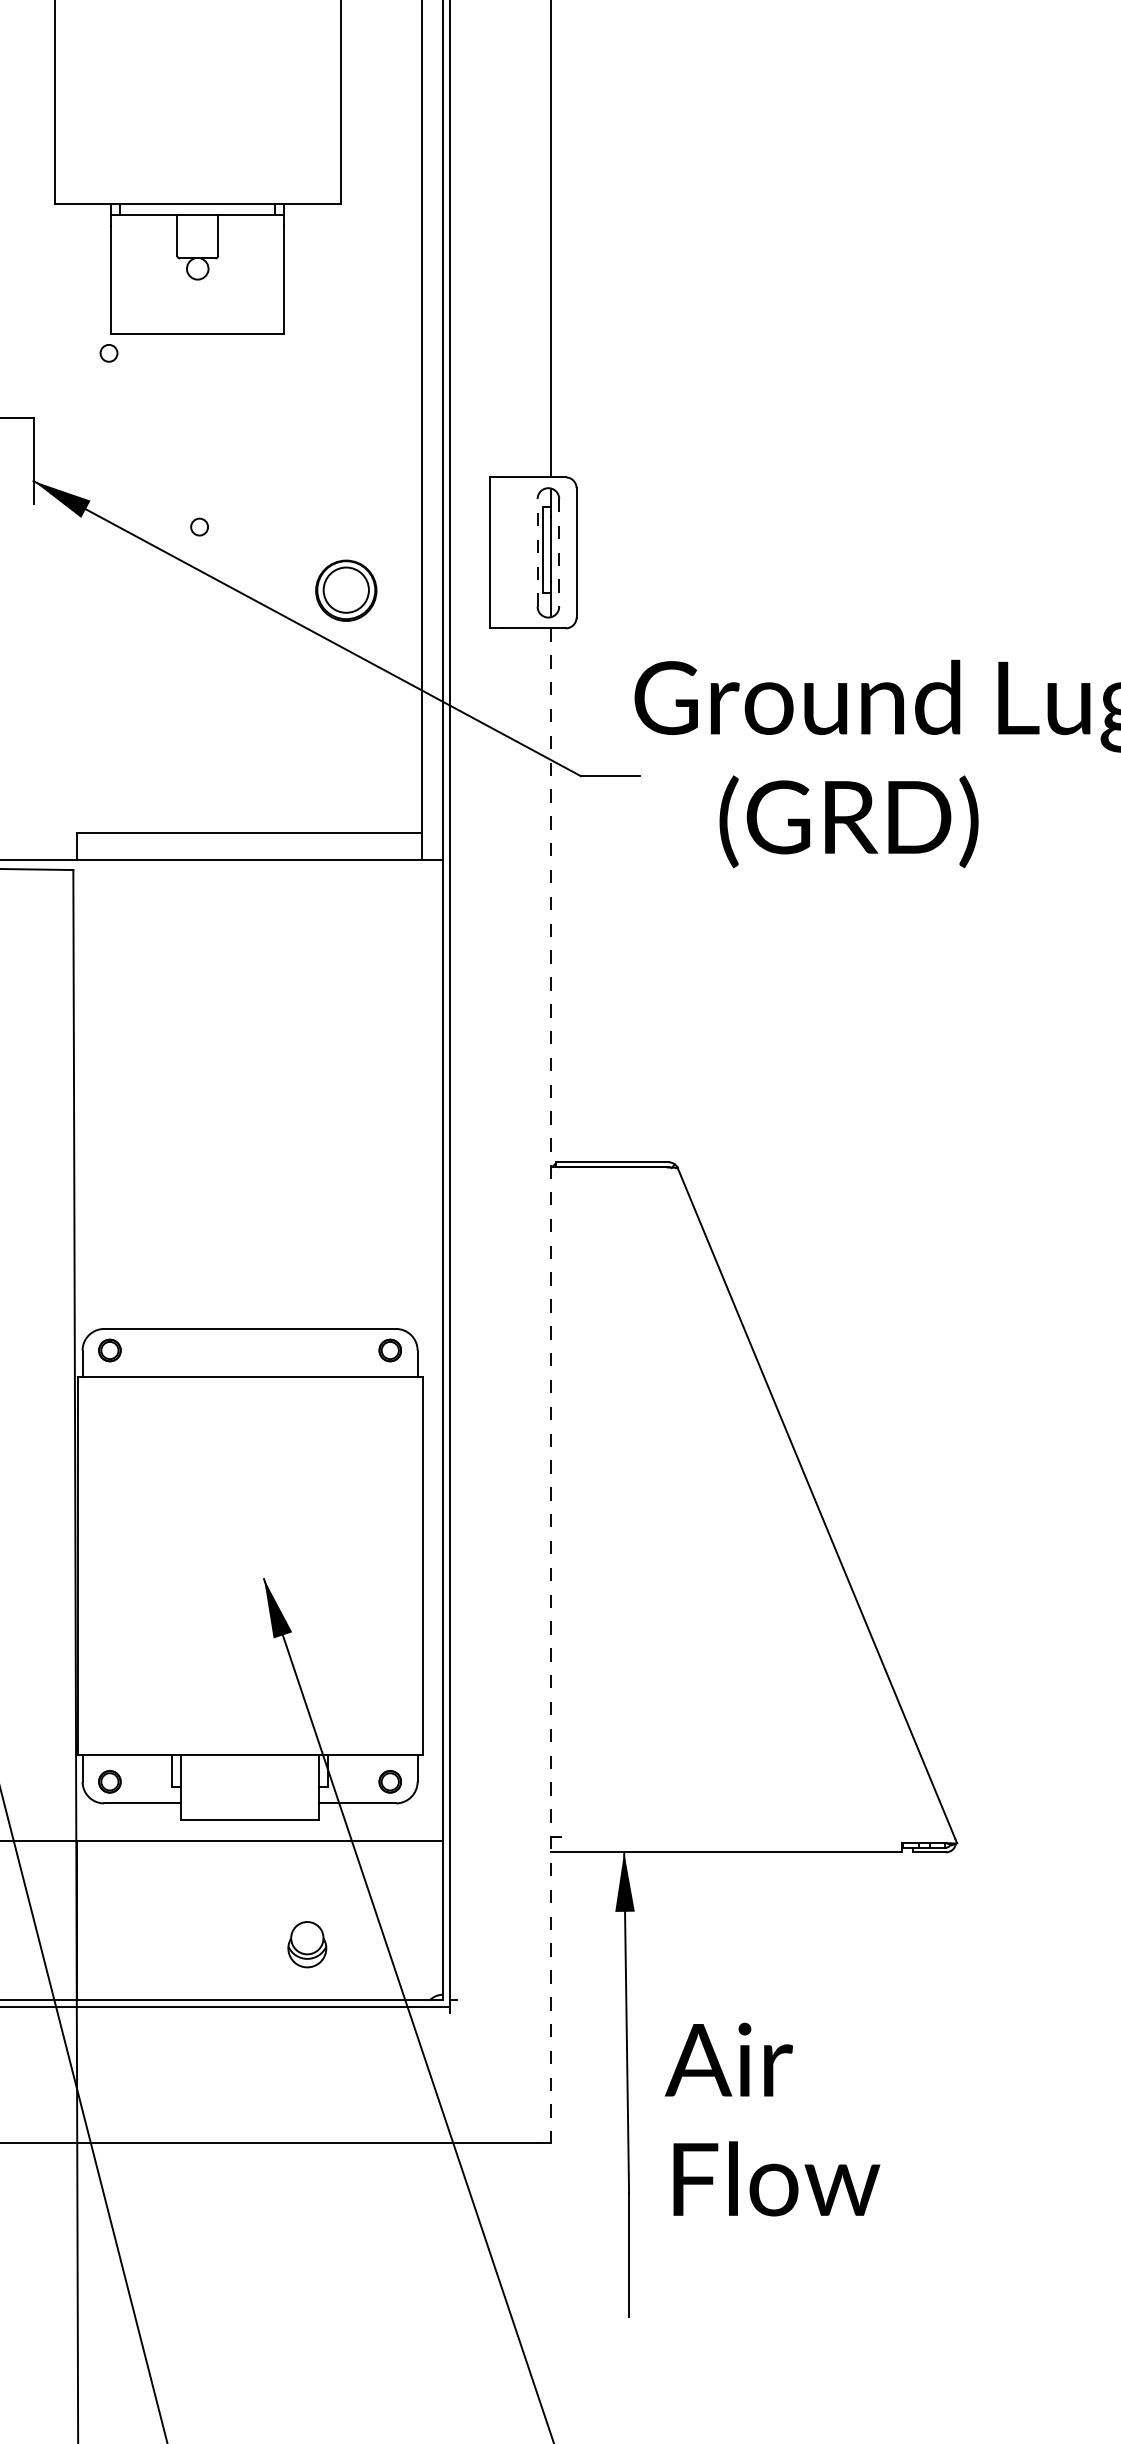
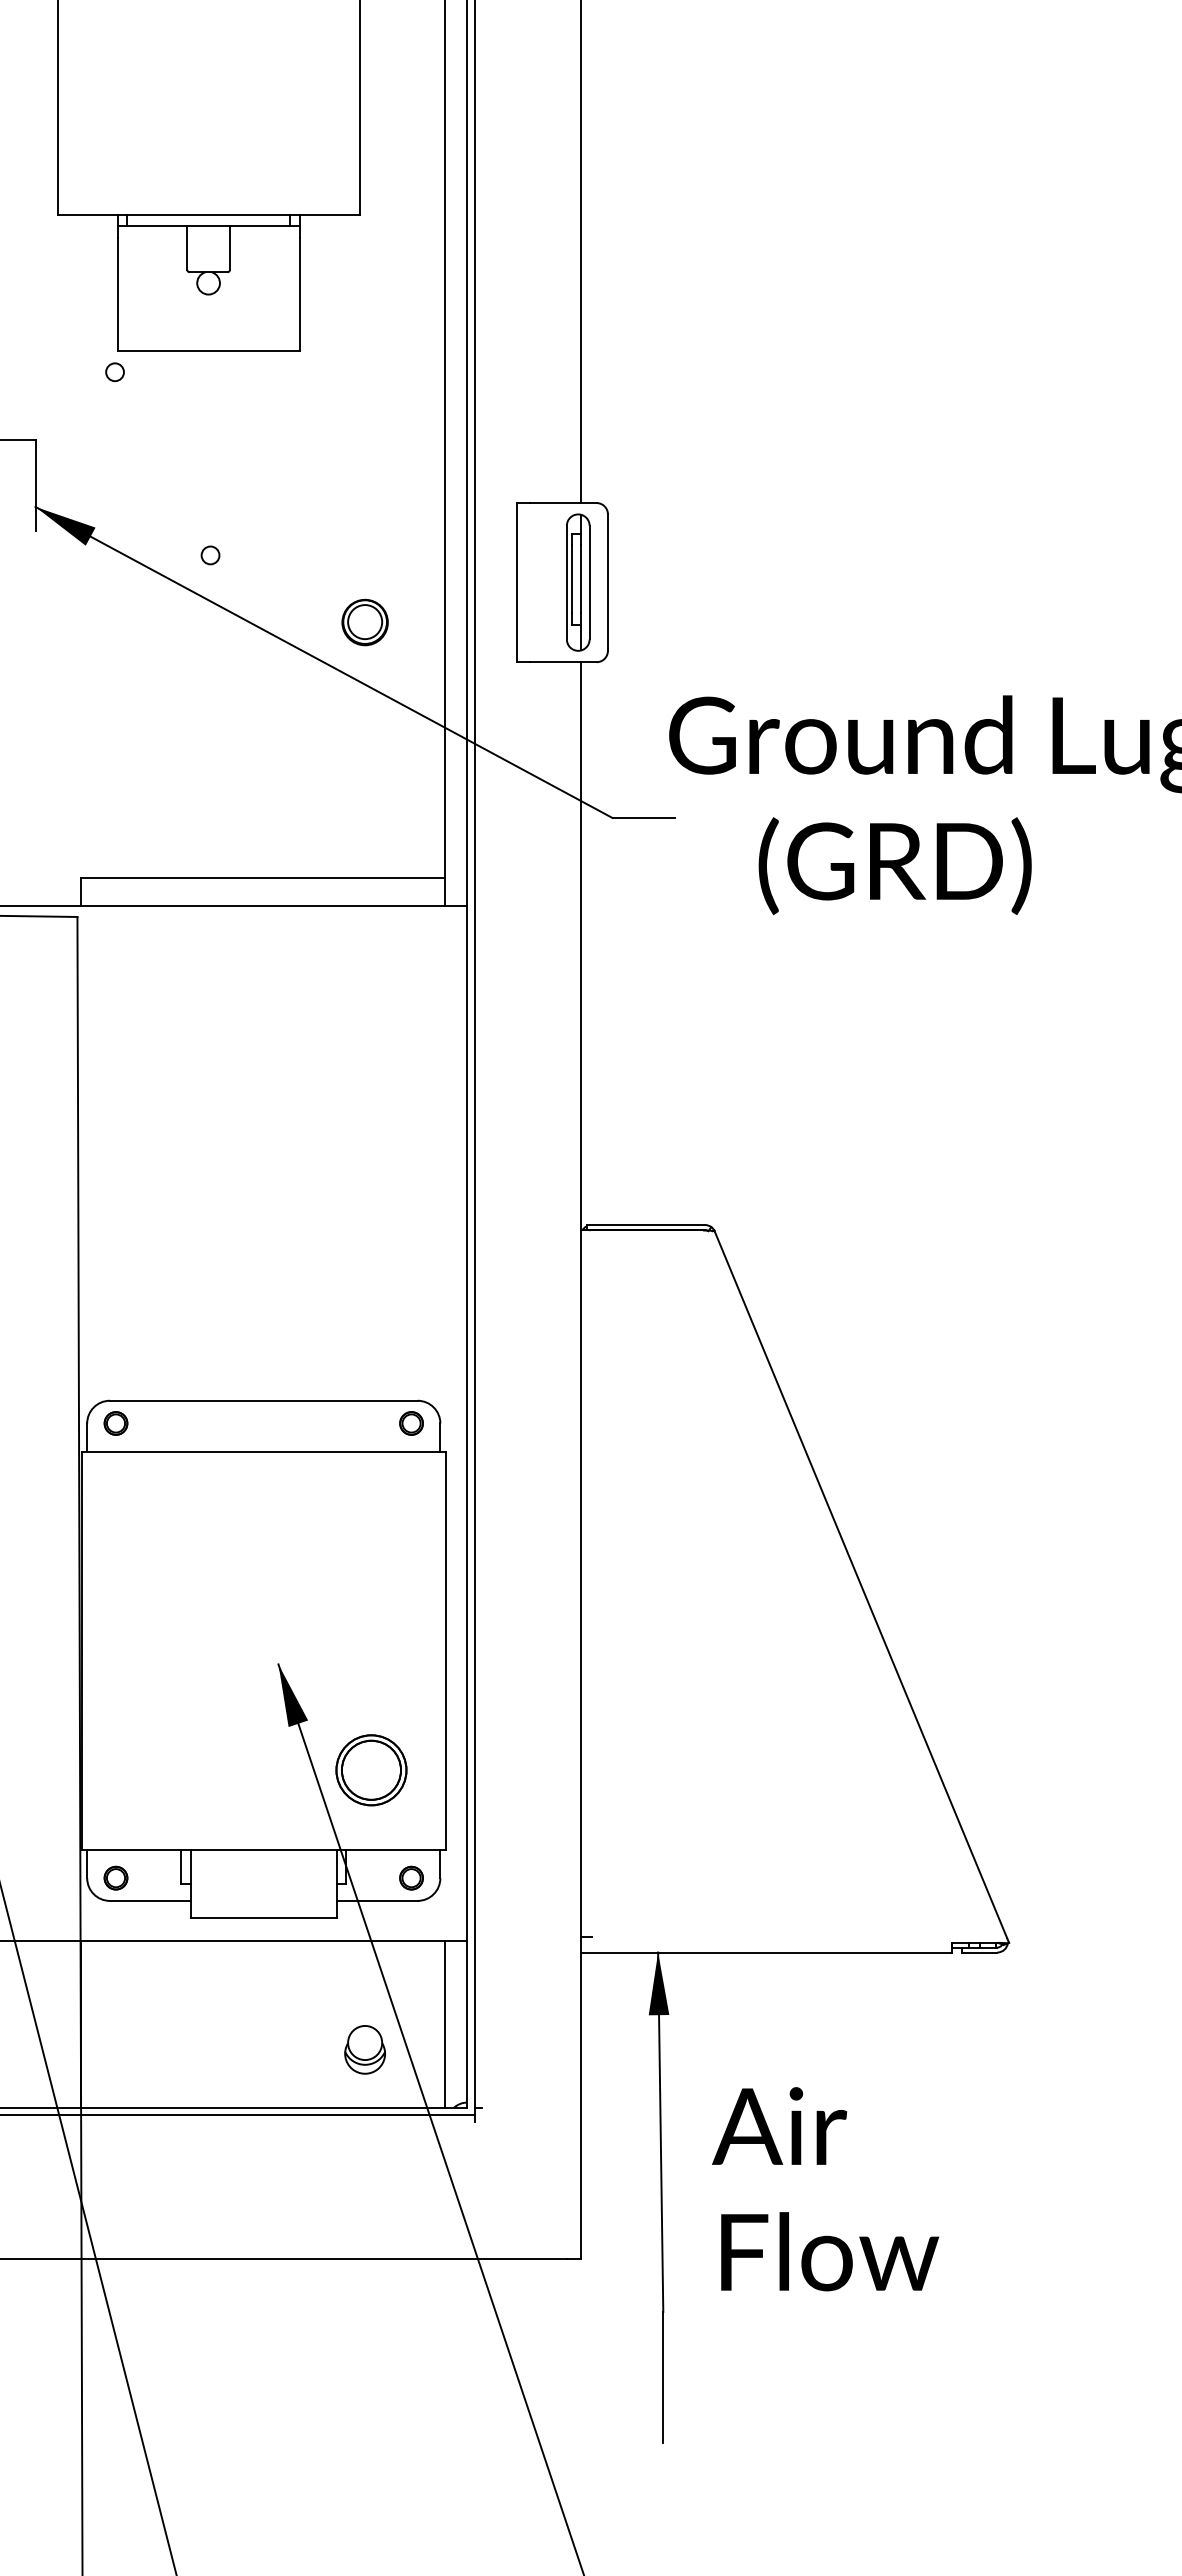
line: (537, 552) -> (566, 582), dashed -> solid
line: (559, 552) -> (589, 582), dashed -> solid
part: (345, 590) -> (364, 622), size x0.71
line: (551, 1386) -> (581, 1461), dashed -> solid
part: (352, 1679) -> (371, 1770), added
line: (421, 1920) -> (444, 2024), added
part: (306, 1944) -> (364, 2049), moved
text: (772, 2119) -> (825, 2189), moved

